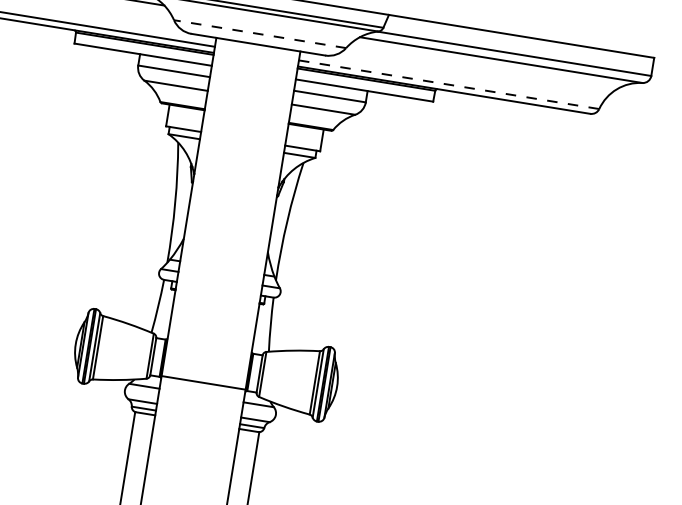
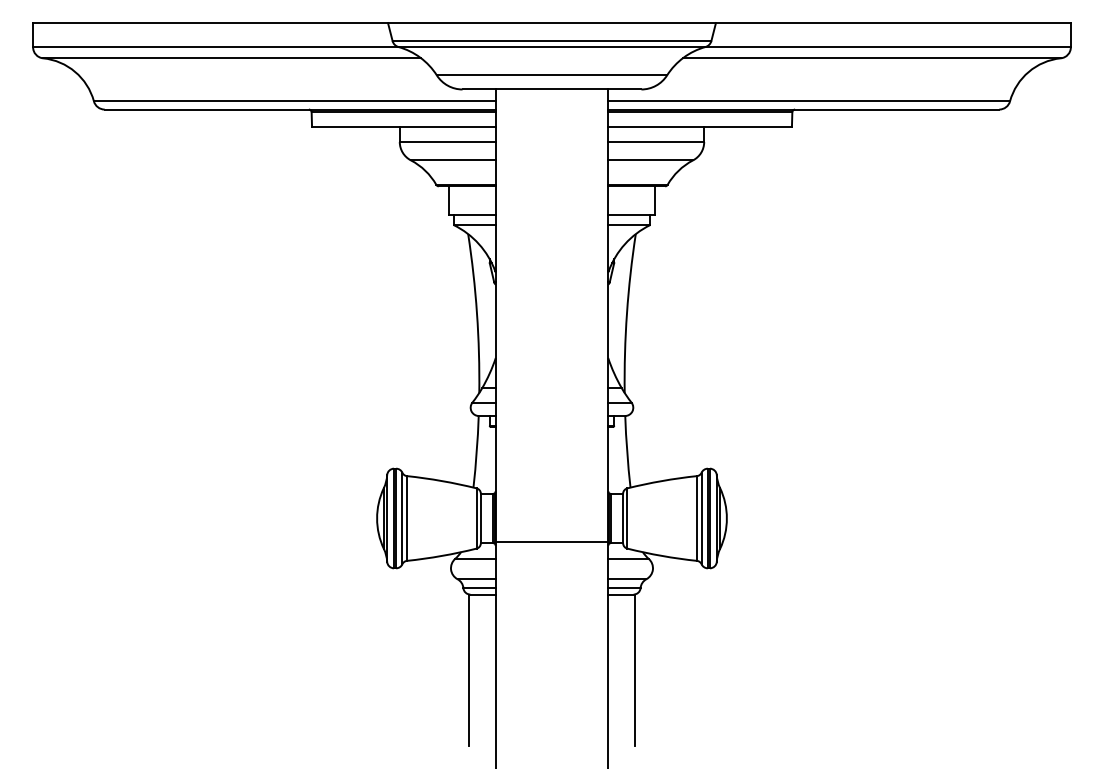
line: (259, 34) -> (551, 75), dashed -> solid
line: (449, 84) -> (809, 101), dashed -> solid

